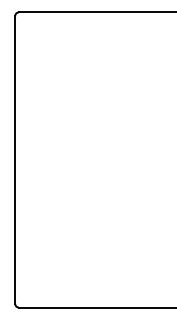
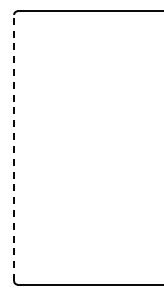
line: (15, 159) -> (14, 147), solid -> dashed

